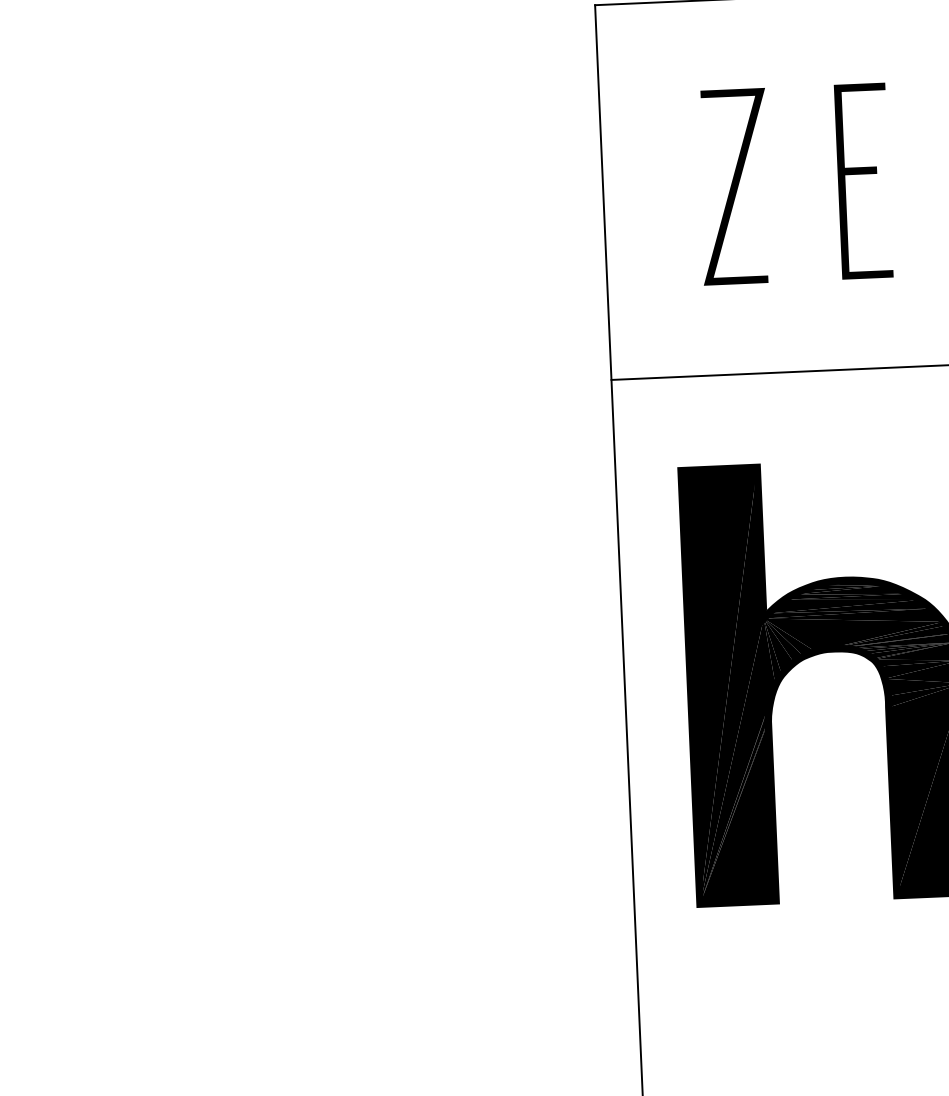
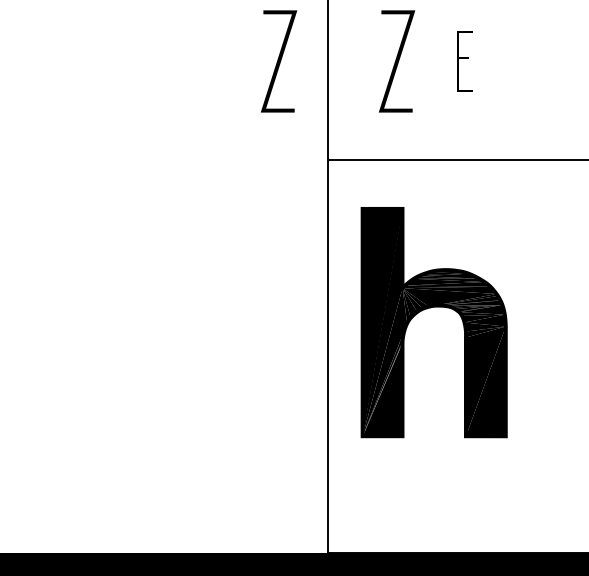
part: (863, 181) -> (464, 61), size x0.6
line: (510, 196) -> (279, 61), added

